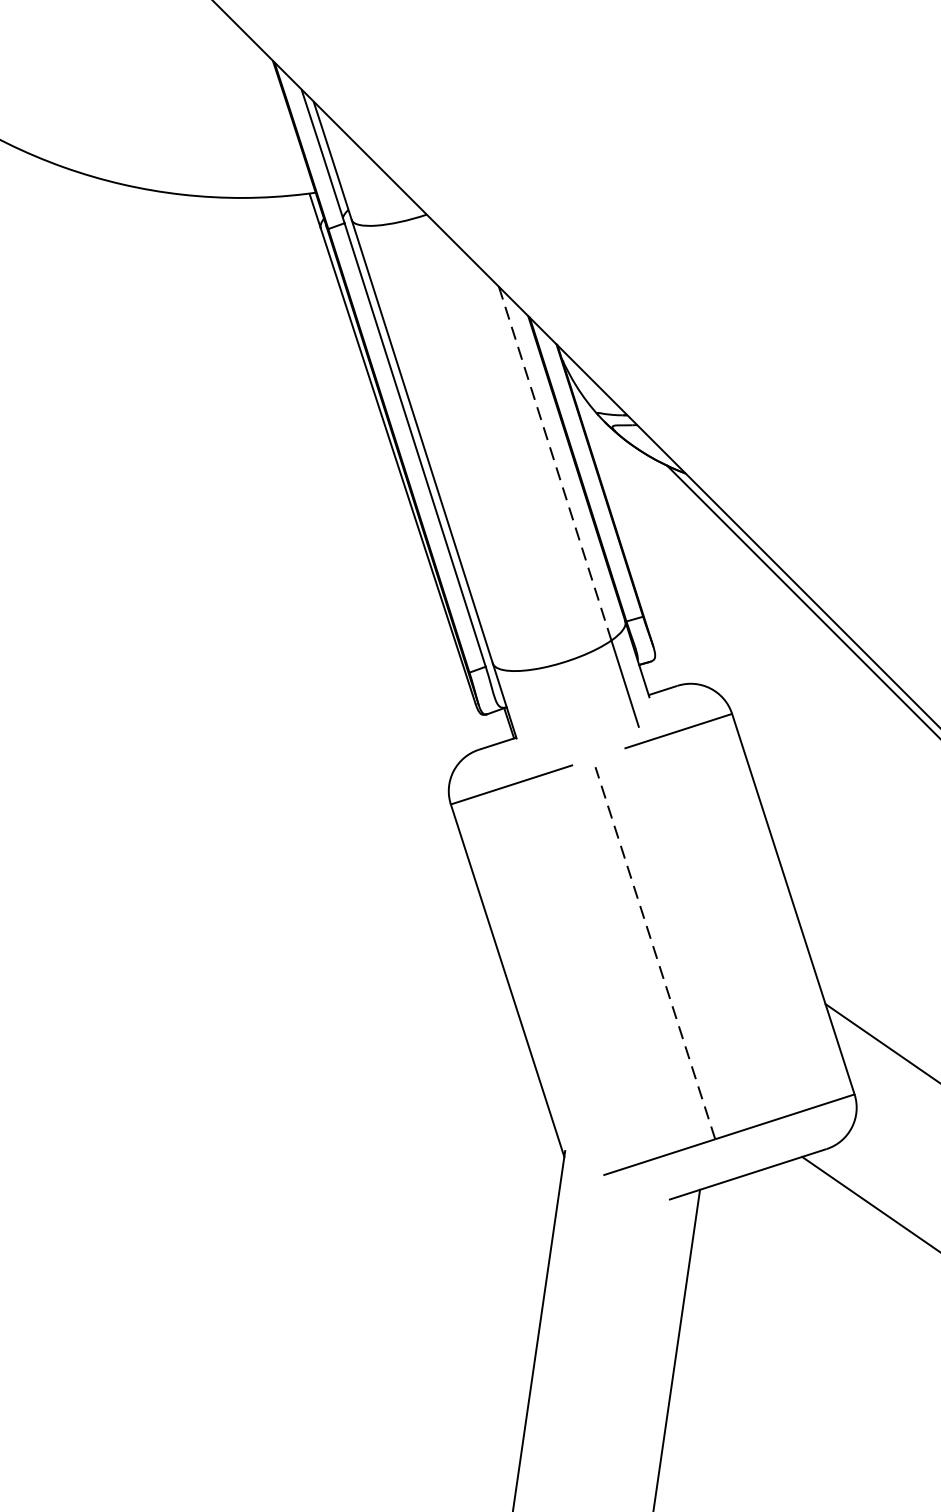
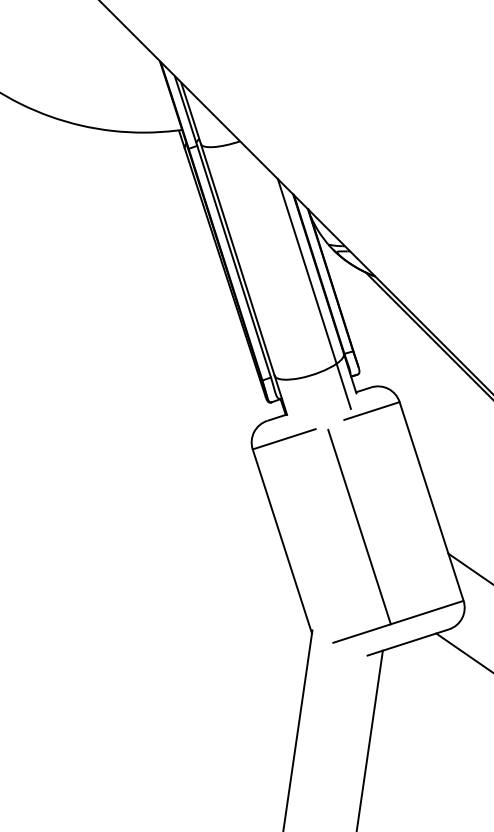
line: (555, 463) -> (307, 271), dashed -> solid
line: (655, 952) -> (359, 526), dashed -> solid

